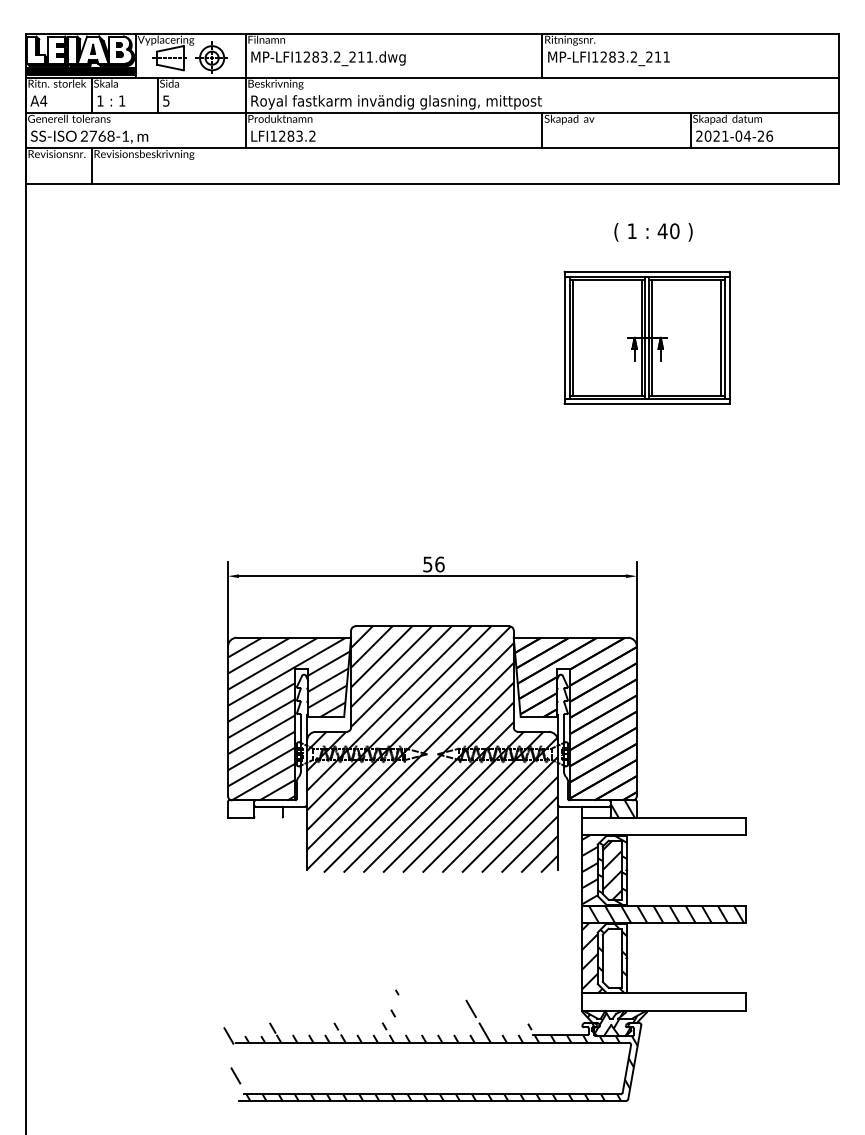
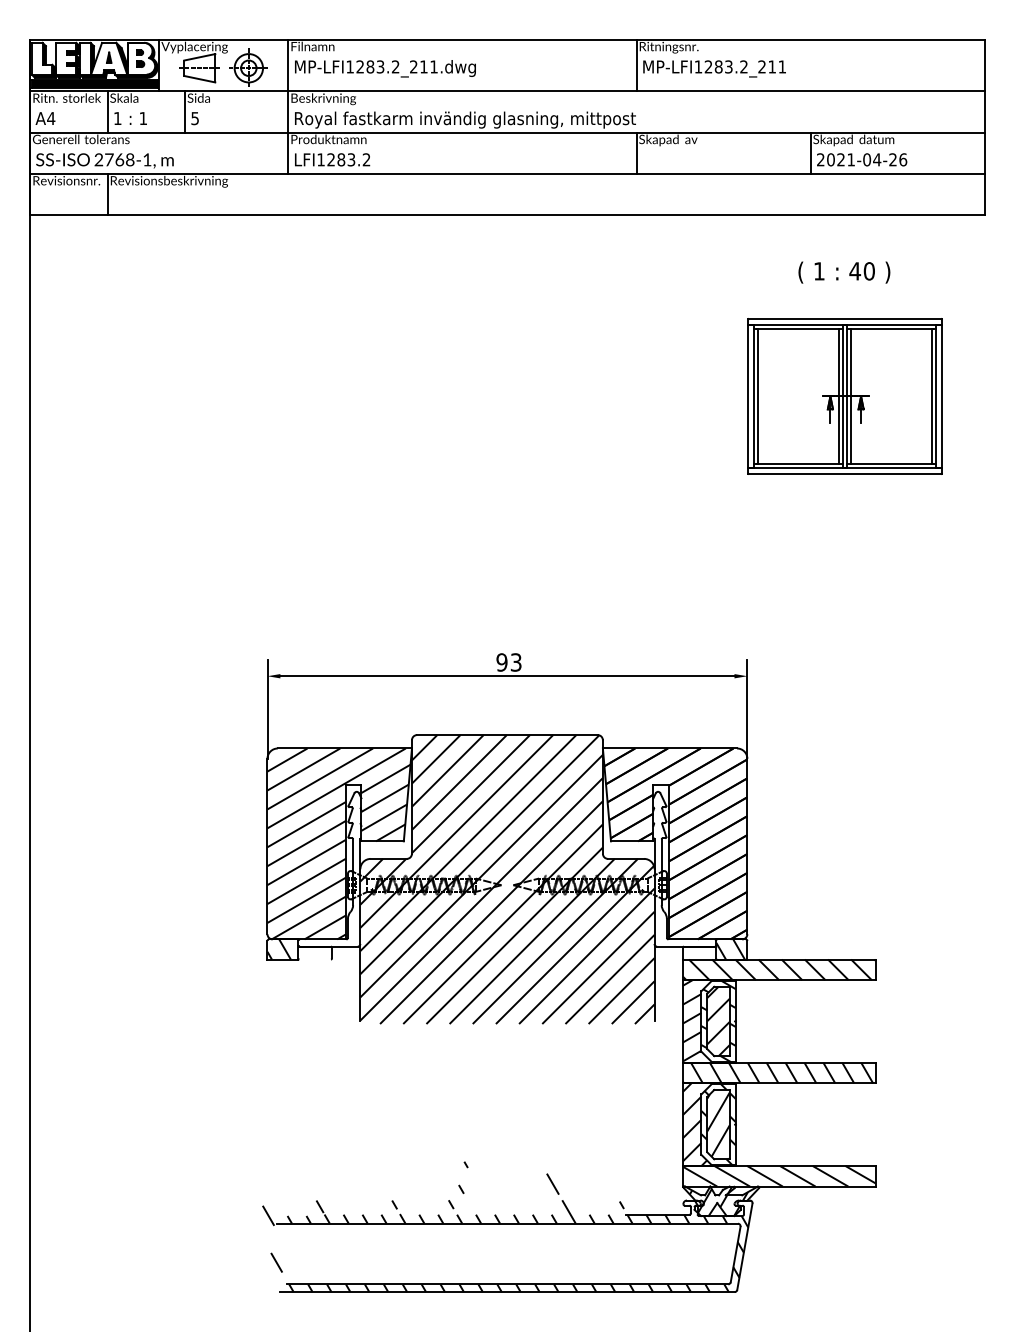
text: (653, 232) -> (844, 272), moved
part: (646, 337) -> (844, 396), moved
text: (433, 564) -> (508, 662), 56 -> 93
hatch: (241, 808) -> (283, 948), added
hatch: (663, 826) -> (778, 969), added
hatch: (611, 958) -> (717, 1124), added
hatch: (663, 1002) -> (778, 1176), added

